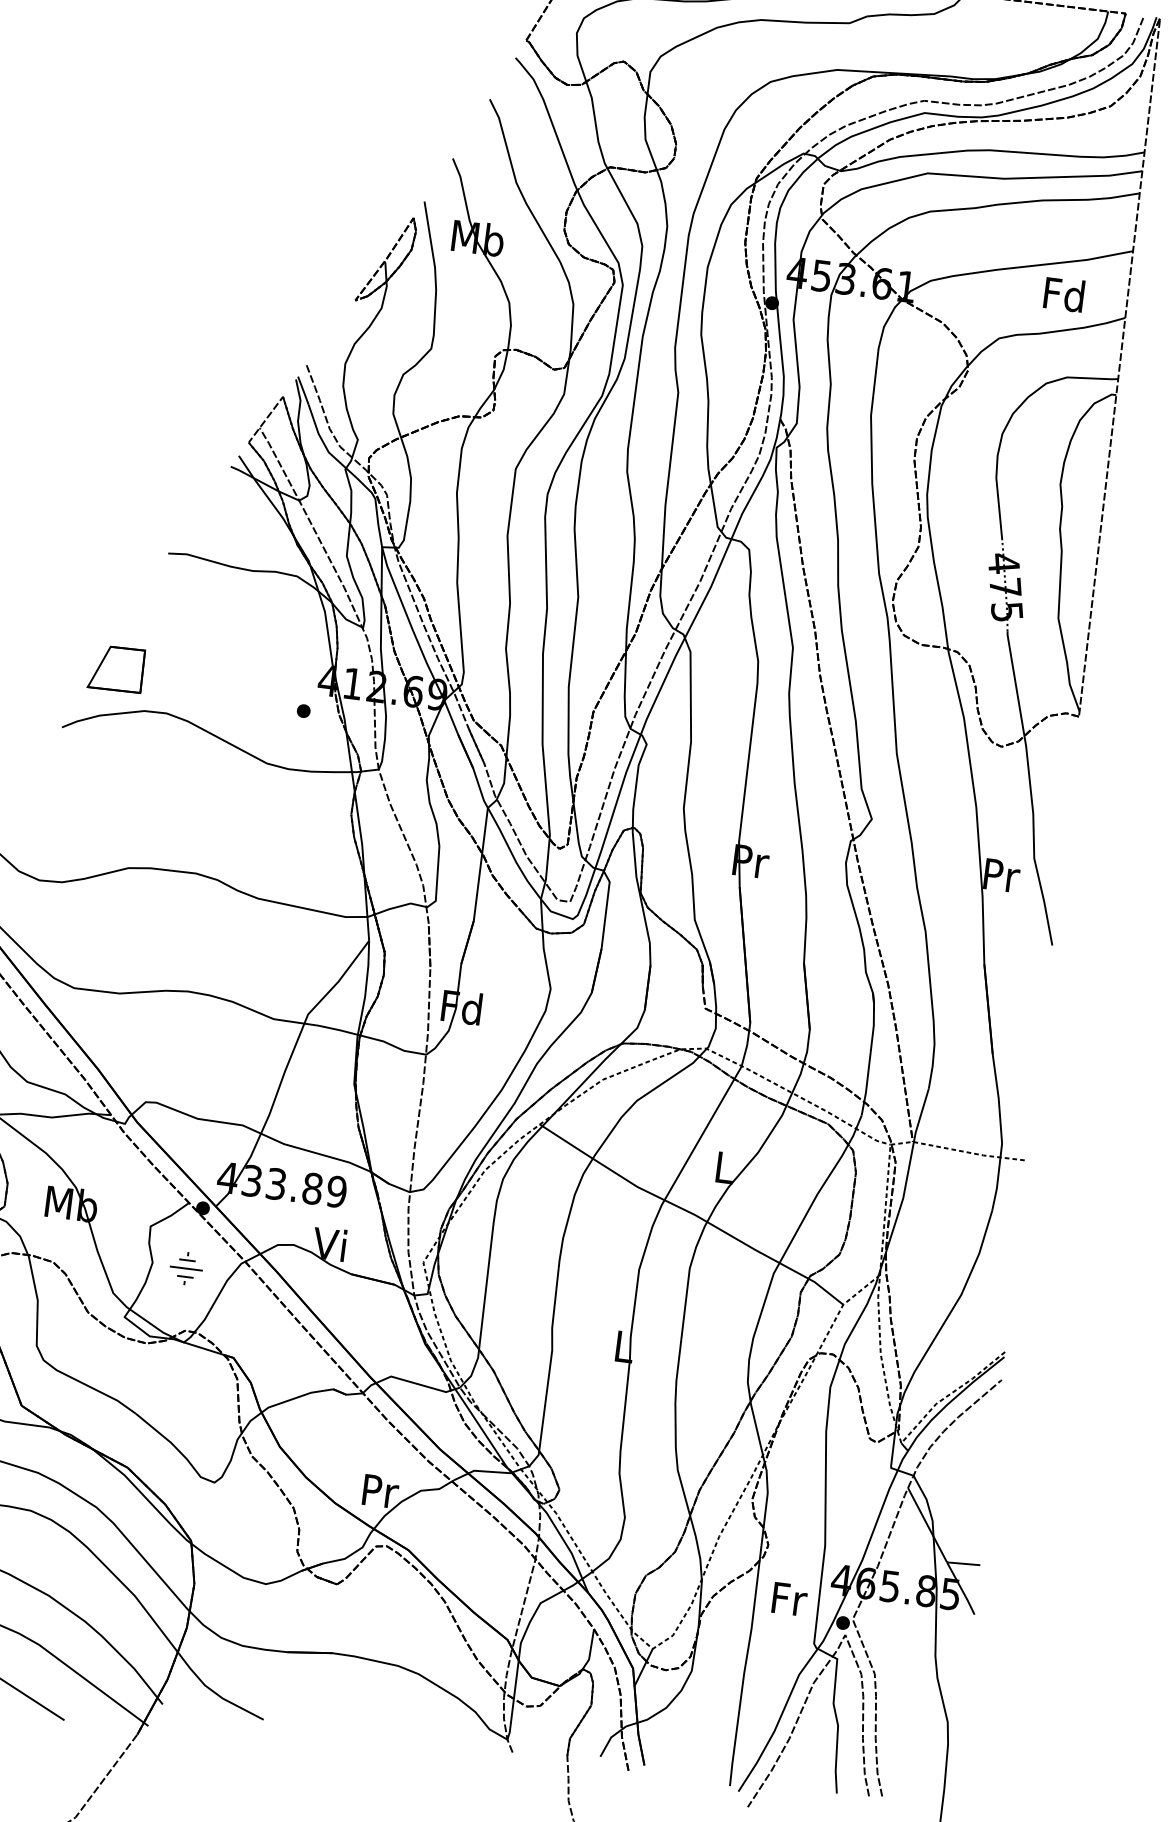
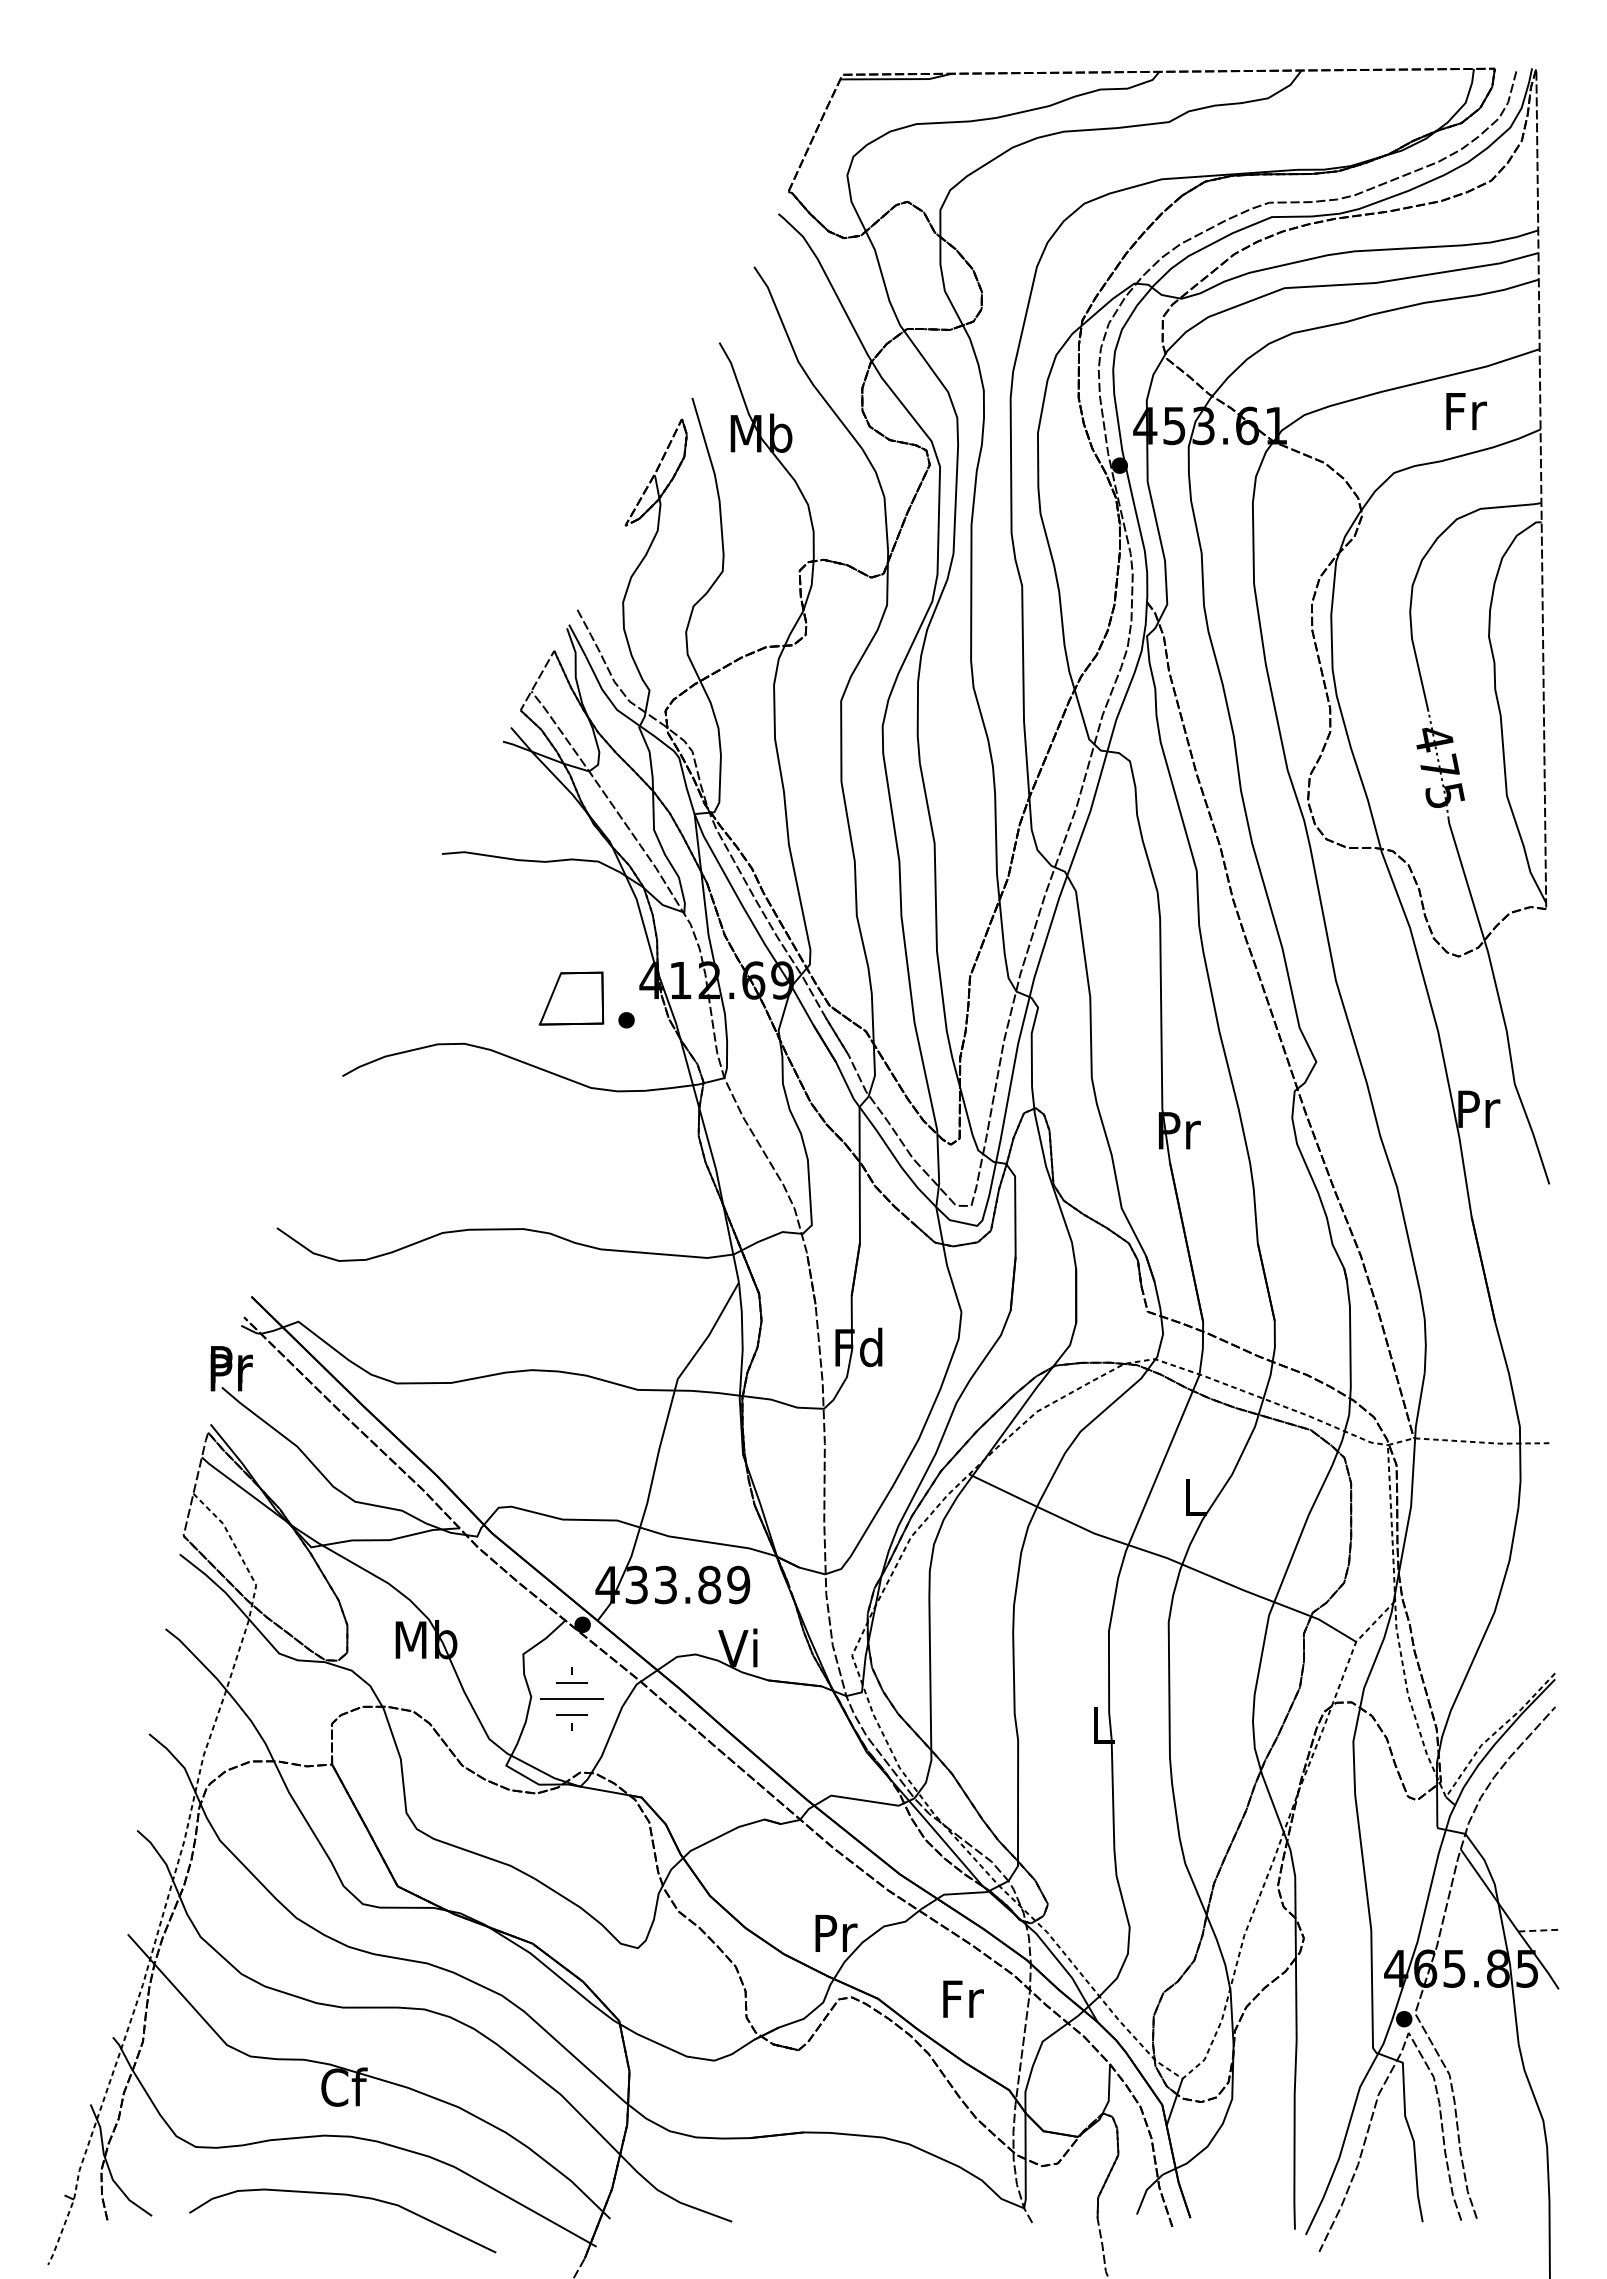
text: (1064, 294) -> (1464, 410), Fd -> Fr
part: (116, 668) -> (571, 998), moved
part: (185, 1268) -> (571, 1698), size x1.6
line: (963, 1563) -> (1538, 1930), solid -> dashed
text: (789, 1598) -> (963, 1998), moved

